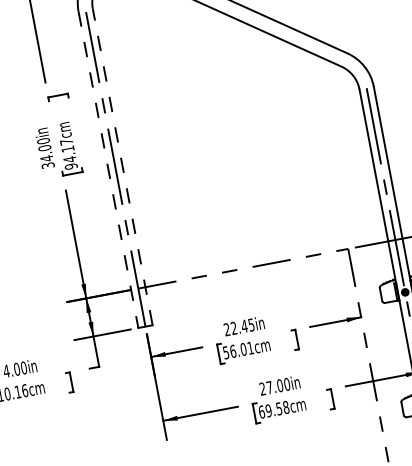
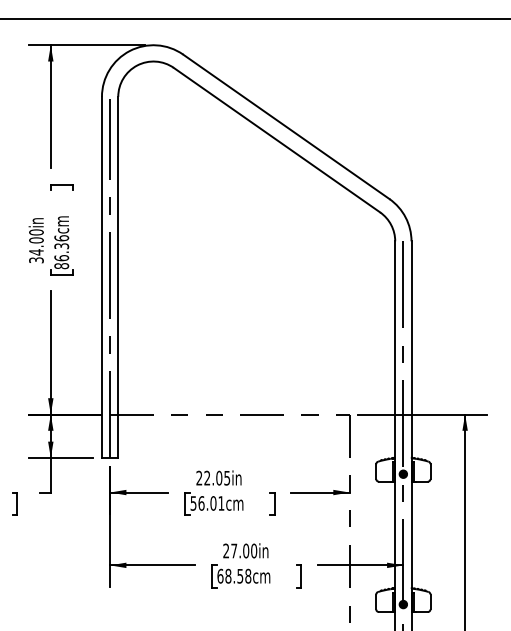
text: (68, 154) -> (61, 252), 94.17cm -> 86.36cm
line: (122, 167) -> (118, 277), dashed -> solid
line: (108, 169) -> (101, 277), dashed -> solid
text: (244, 325) -> (219, 477), 22.45in -> 22.05in
text: (268, 410) -> (228, 576), 69.58cm -> 68.58cm

